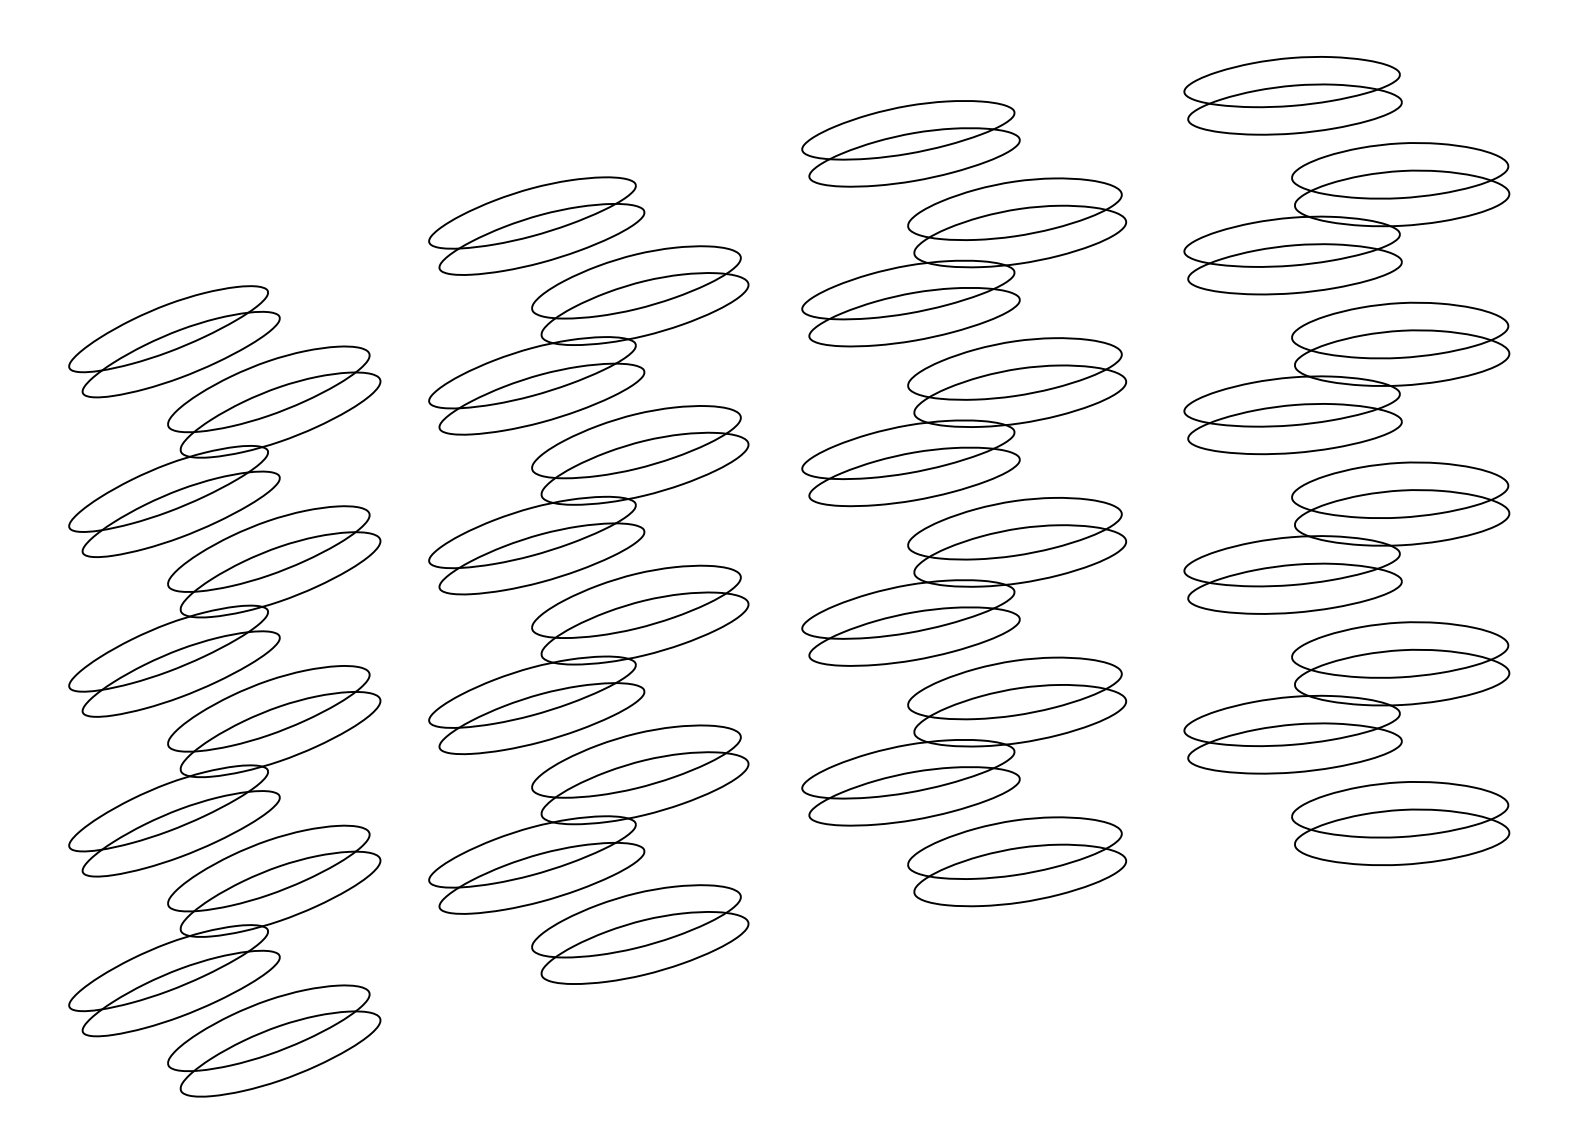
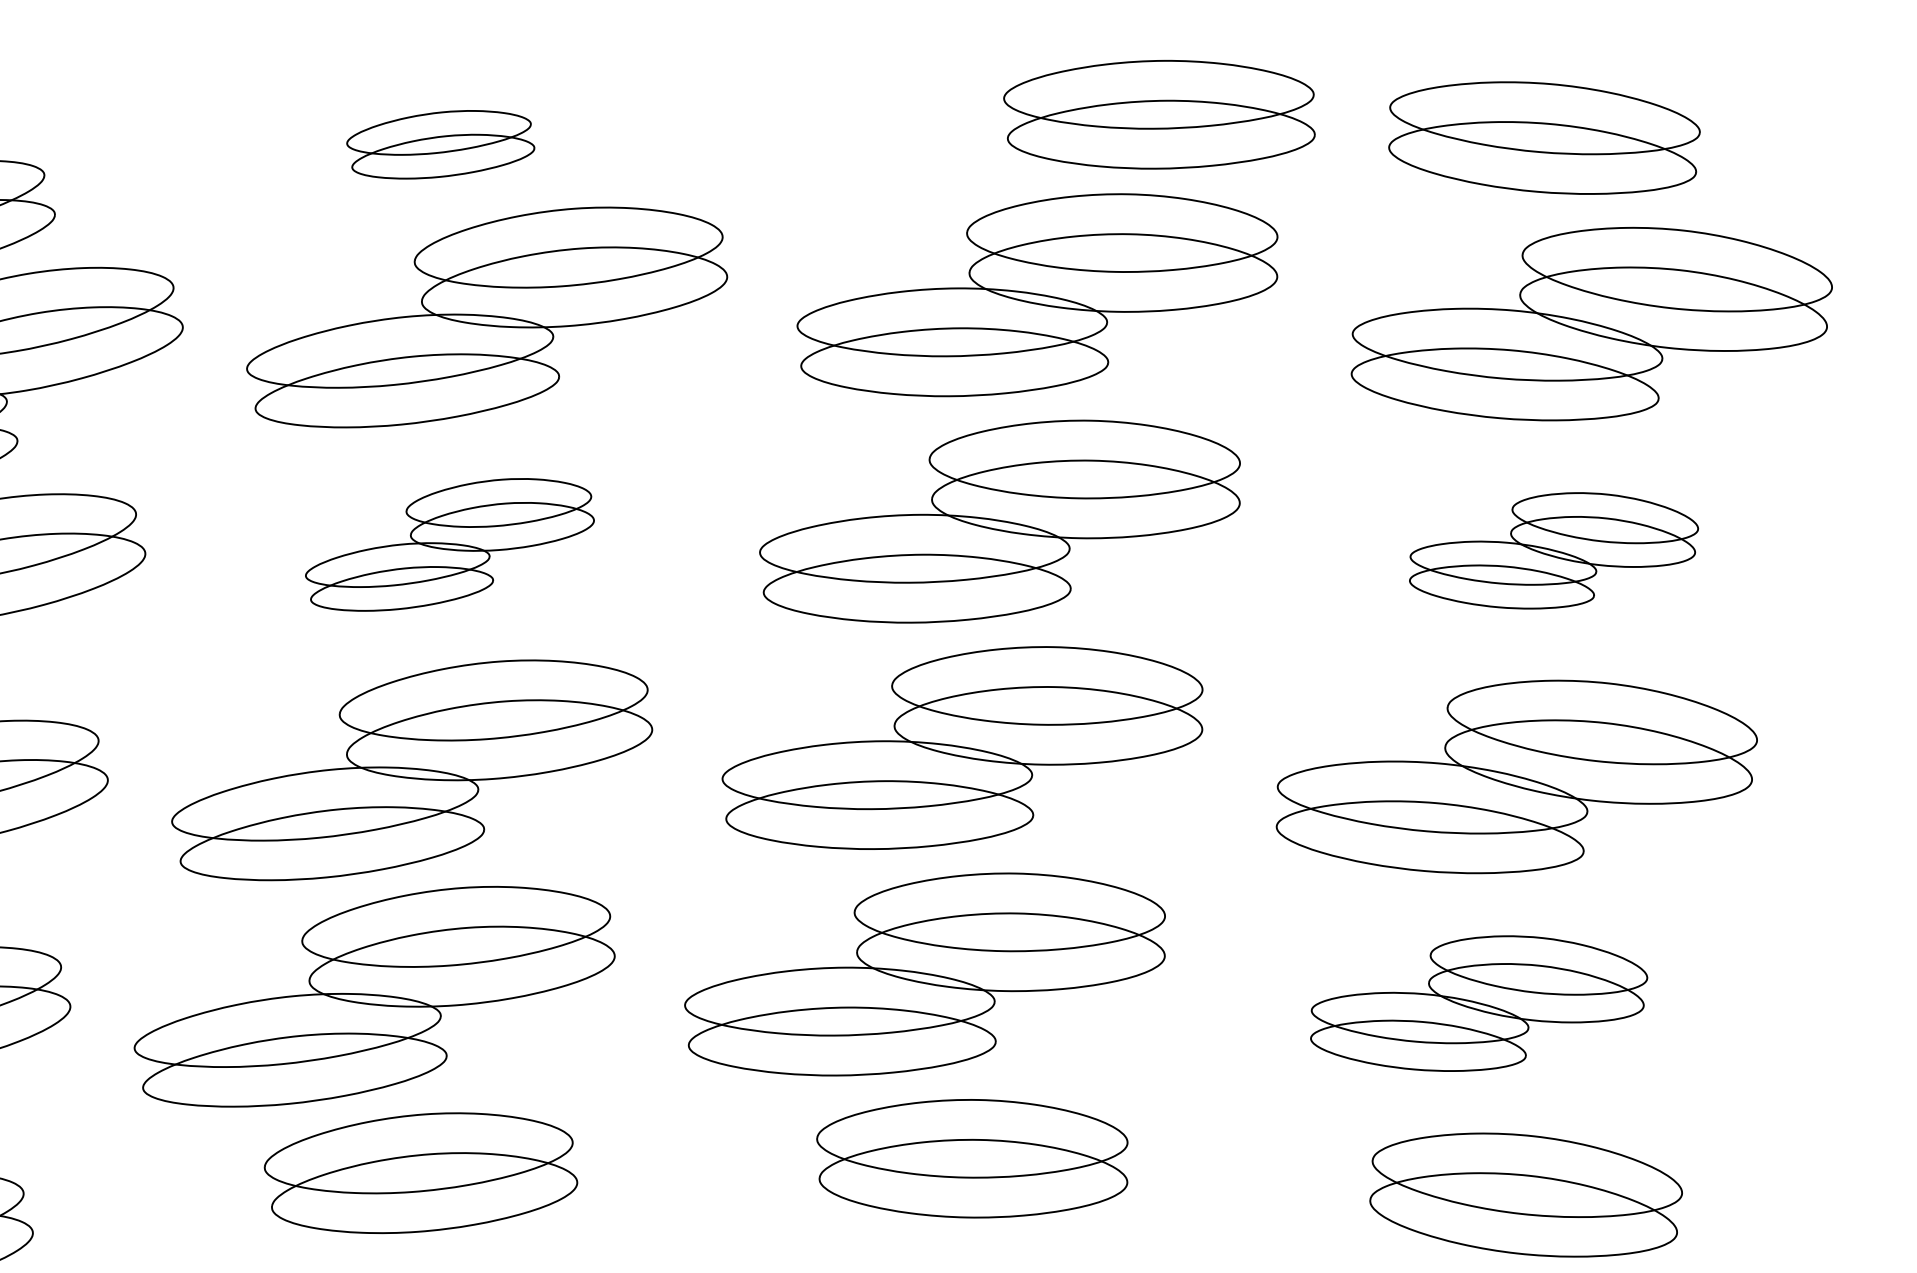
part: (910, 143) -> (1159, 114), moved
part: (536, 225) -> (440, 144), size x0.6
part: (1346, 378) -> (1552, 551), size x0.6
part: (588, 500) -> (449, 546), size x0.6
part: (1346, 697) -> (1477, 1003), size x0.7

